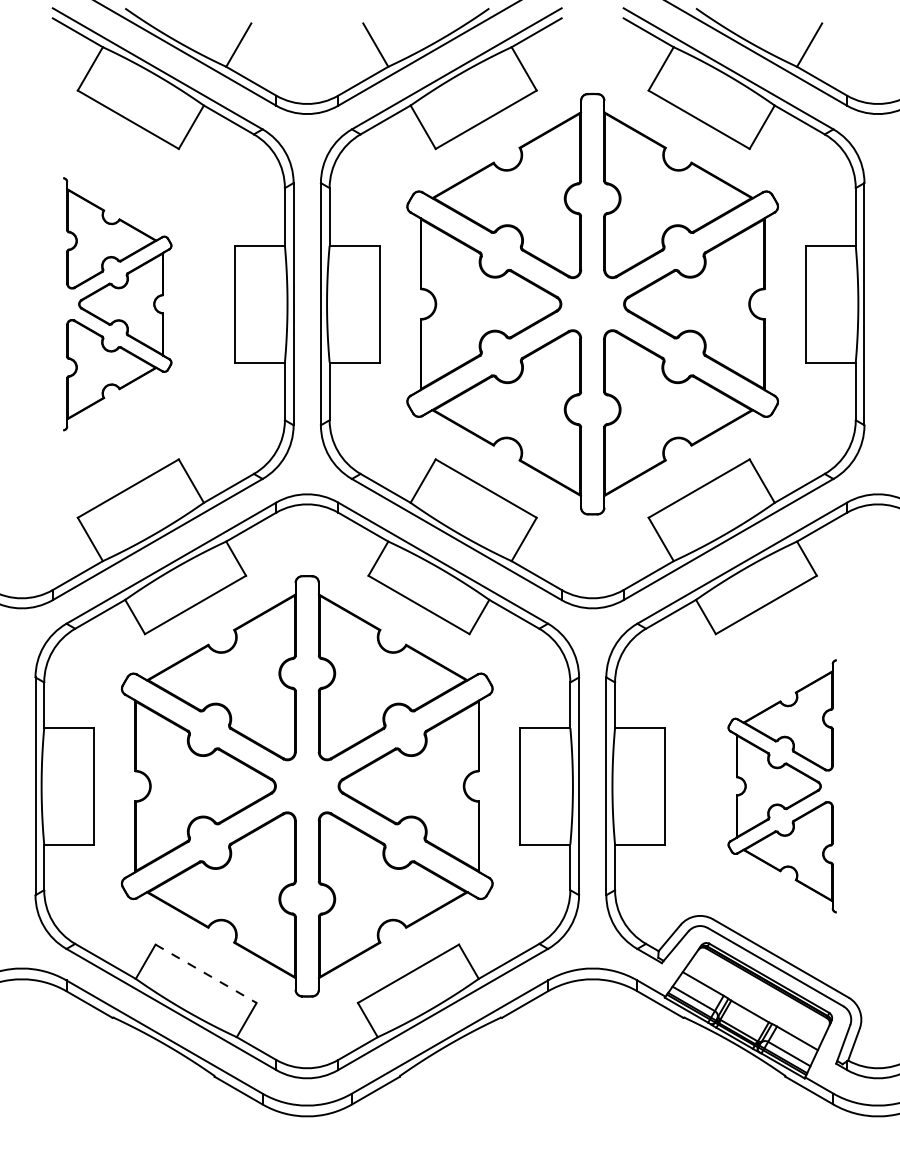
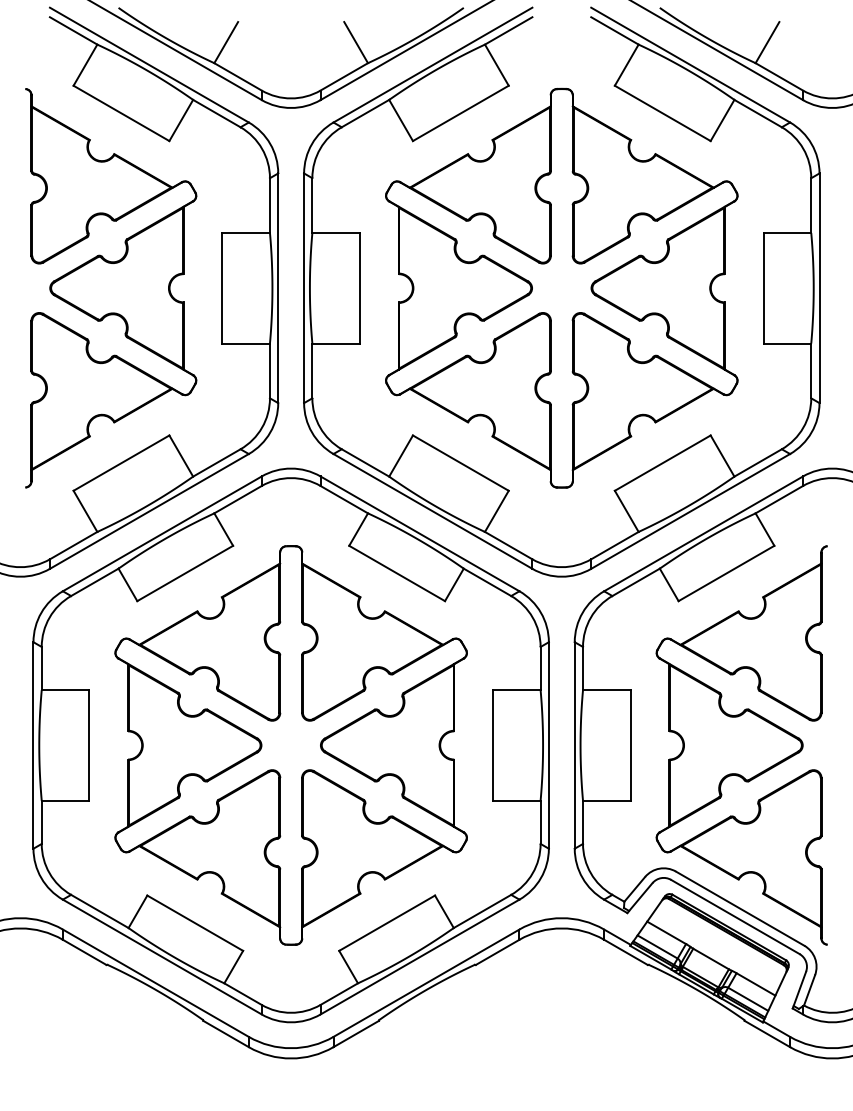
part: (117, 304) -> (111, 288), size x1.67
part: (782, 786) -> (741, 745), size x1.67
line: (206, 974) -> (195, 923), dashed -> solid

